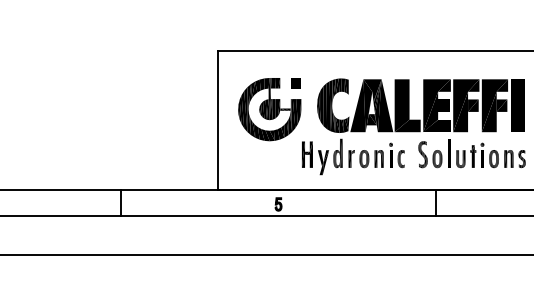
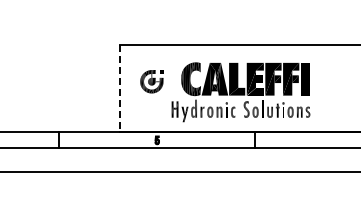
part: (269, 109) -> (151, 81), size x0.6
line: (217, 120) -> (119, 88), solid -> dashed

